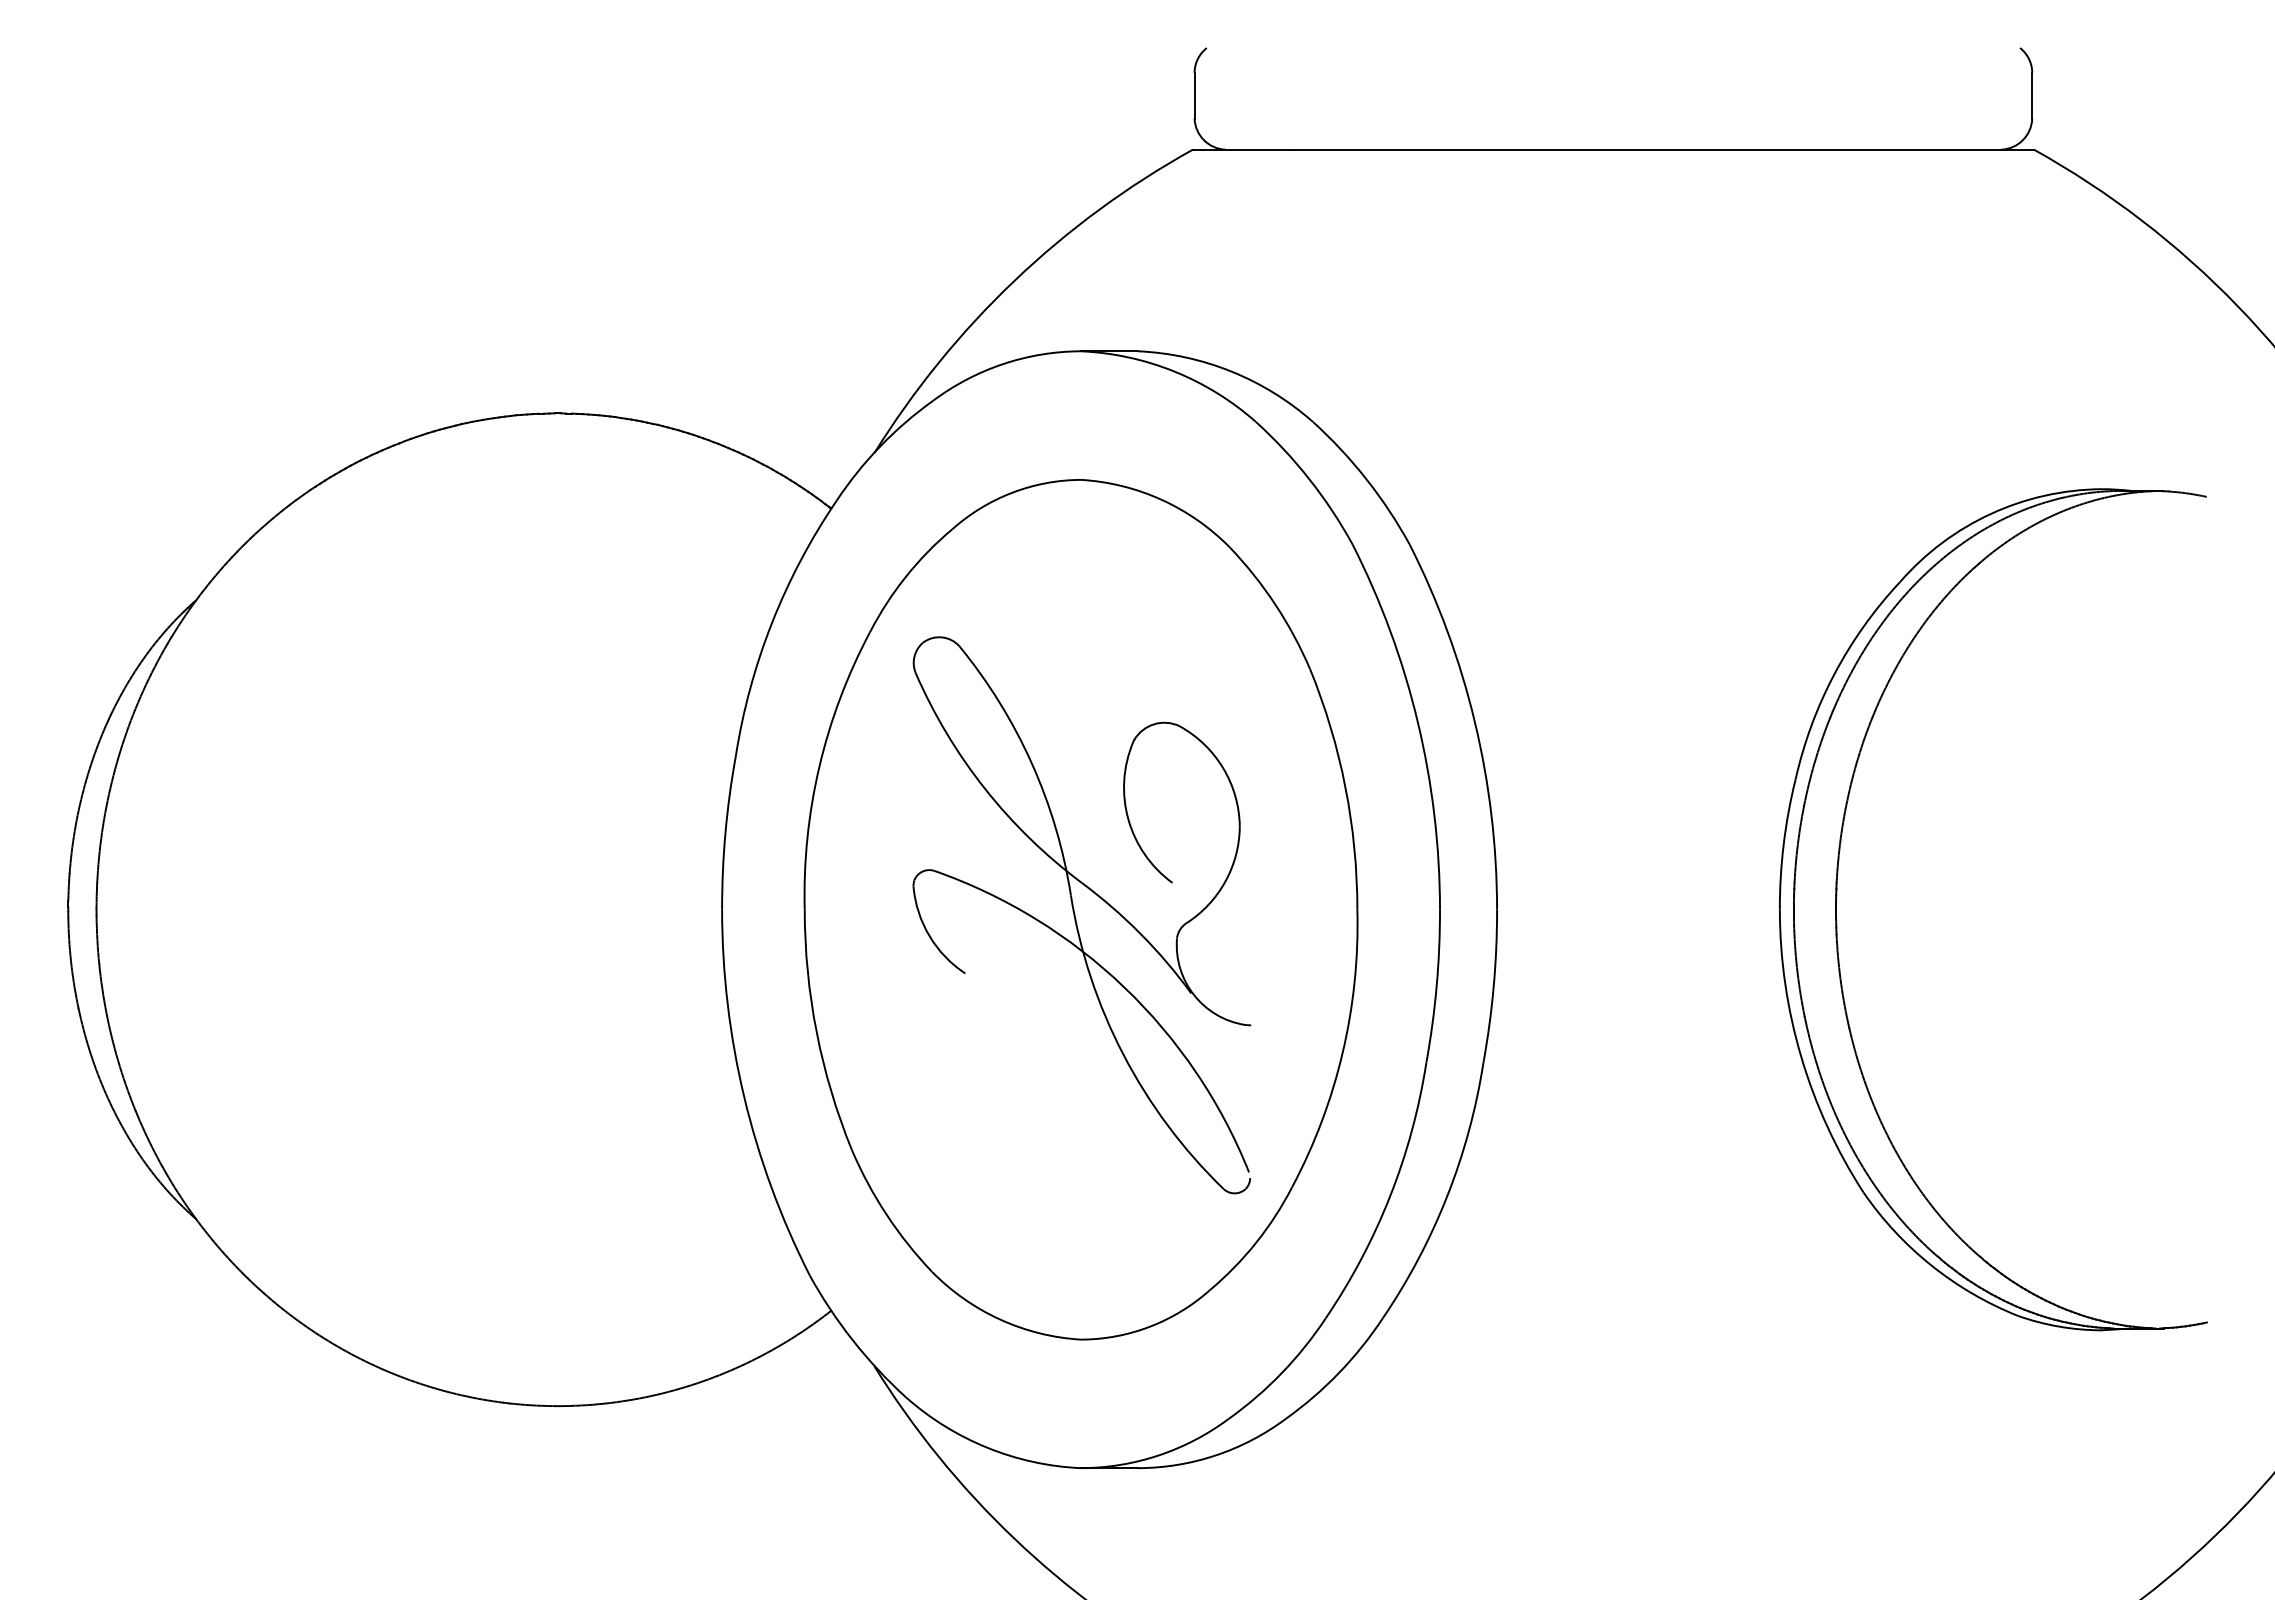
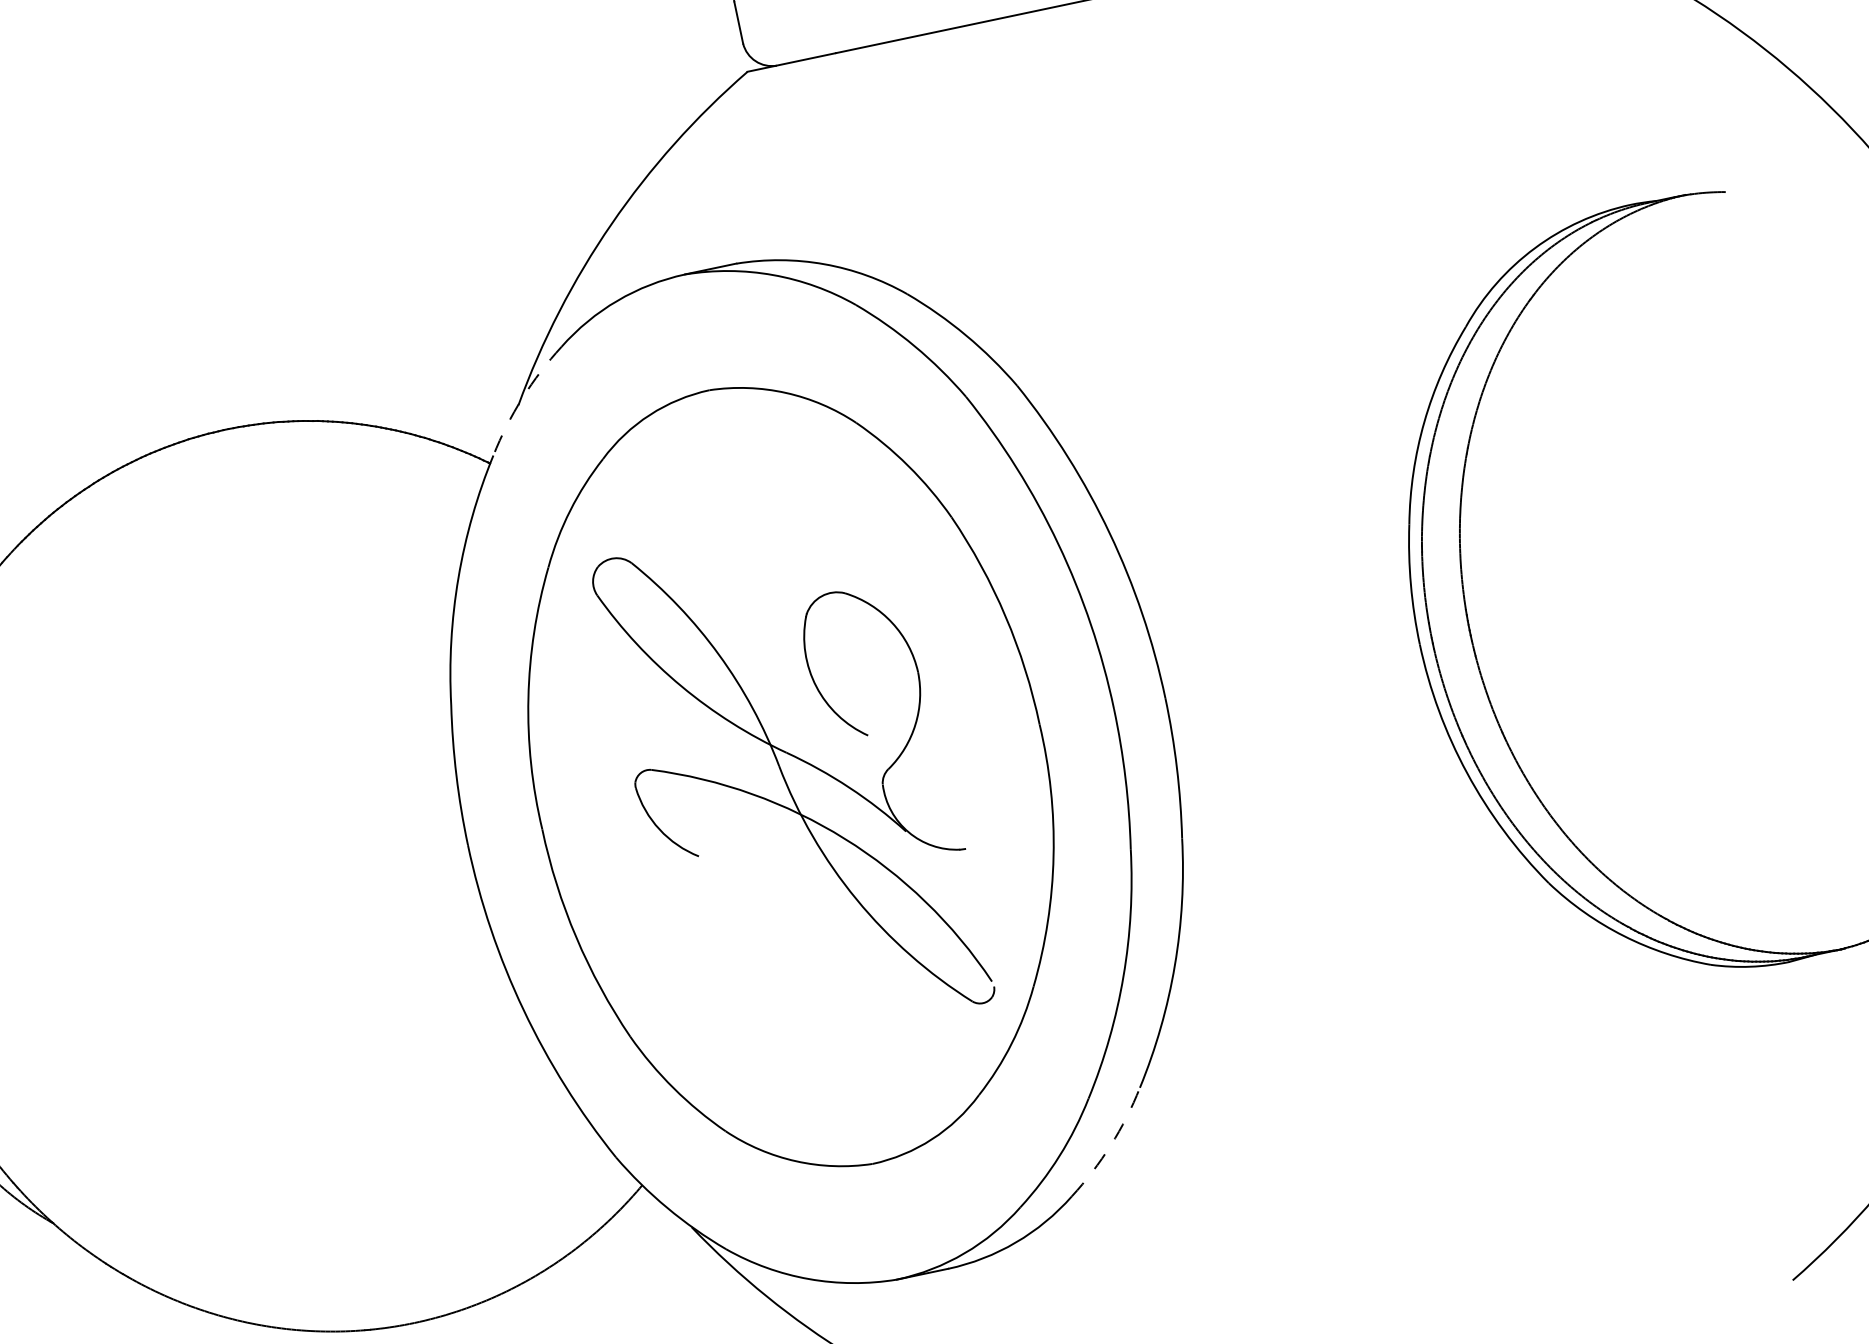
arc: (880, 446) -> (522, 398), solid -> dashed
arc: (1338, 1373) -> (1110, 1145), solid -> dashed

